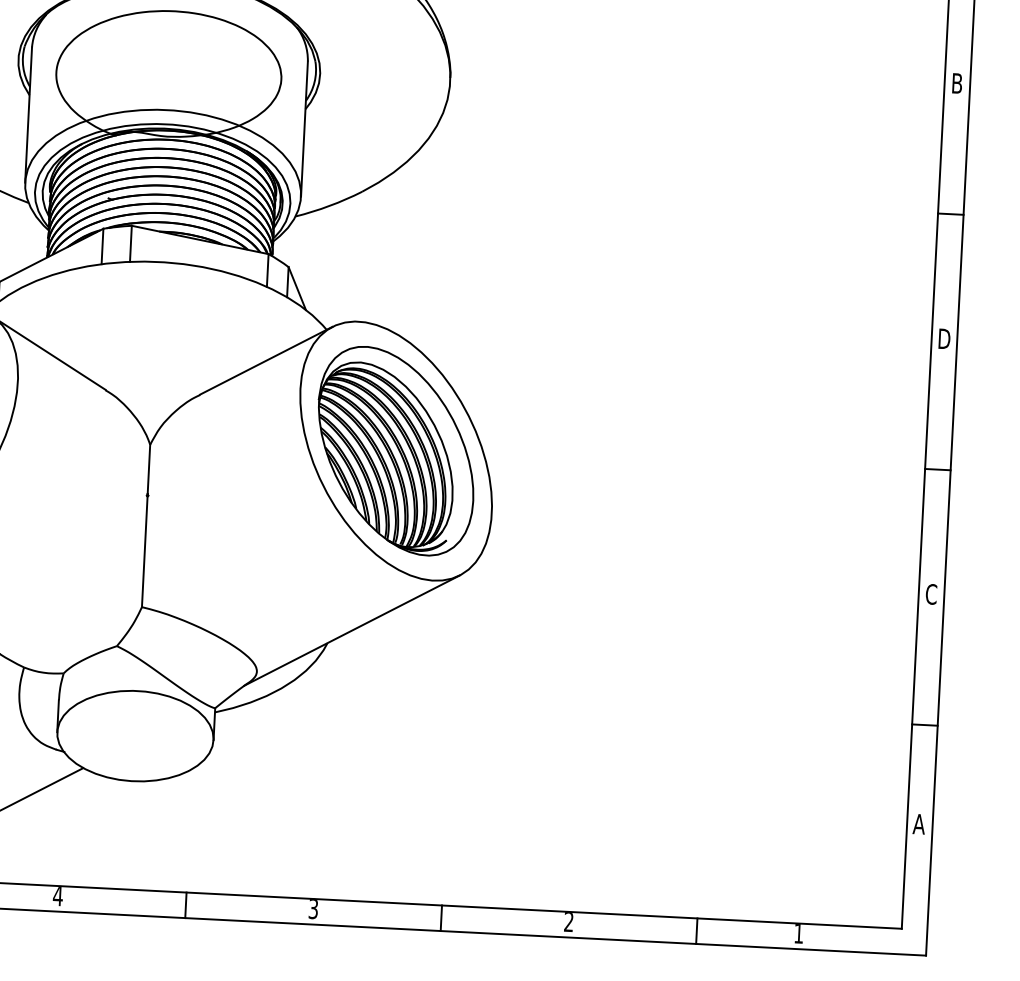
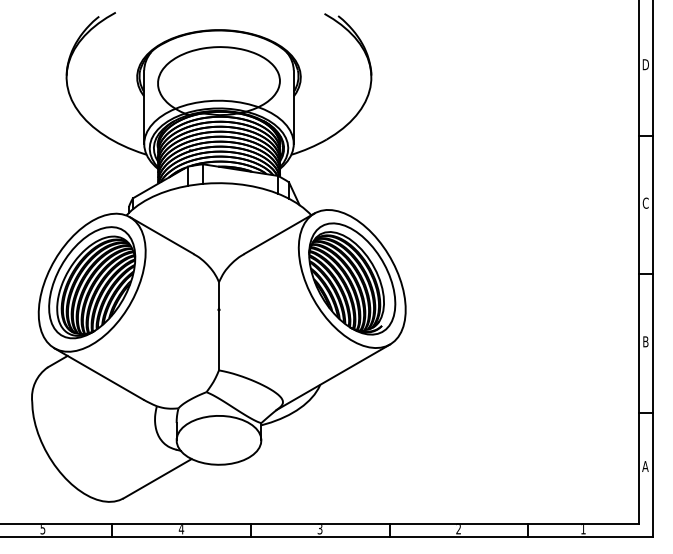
text: (956, 83) -> (645, 64), B -> D
text: (943, 337) -> (645, 202), D -> C
text: (930, 593) -> (645, 341), C -> B

